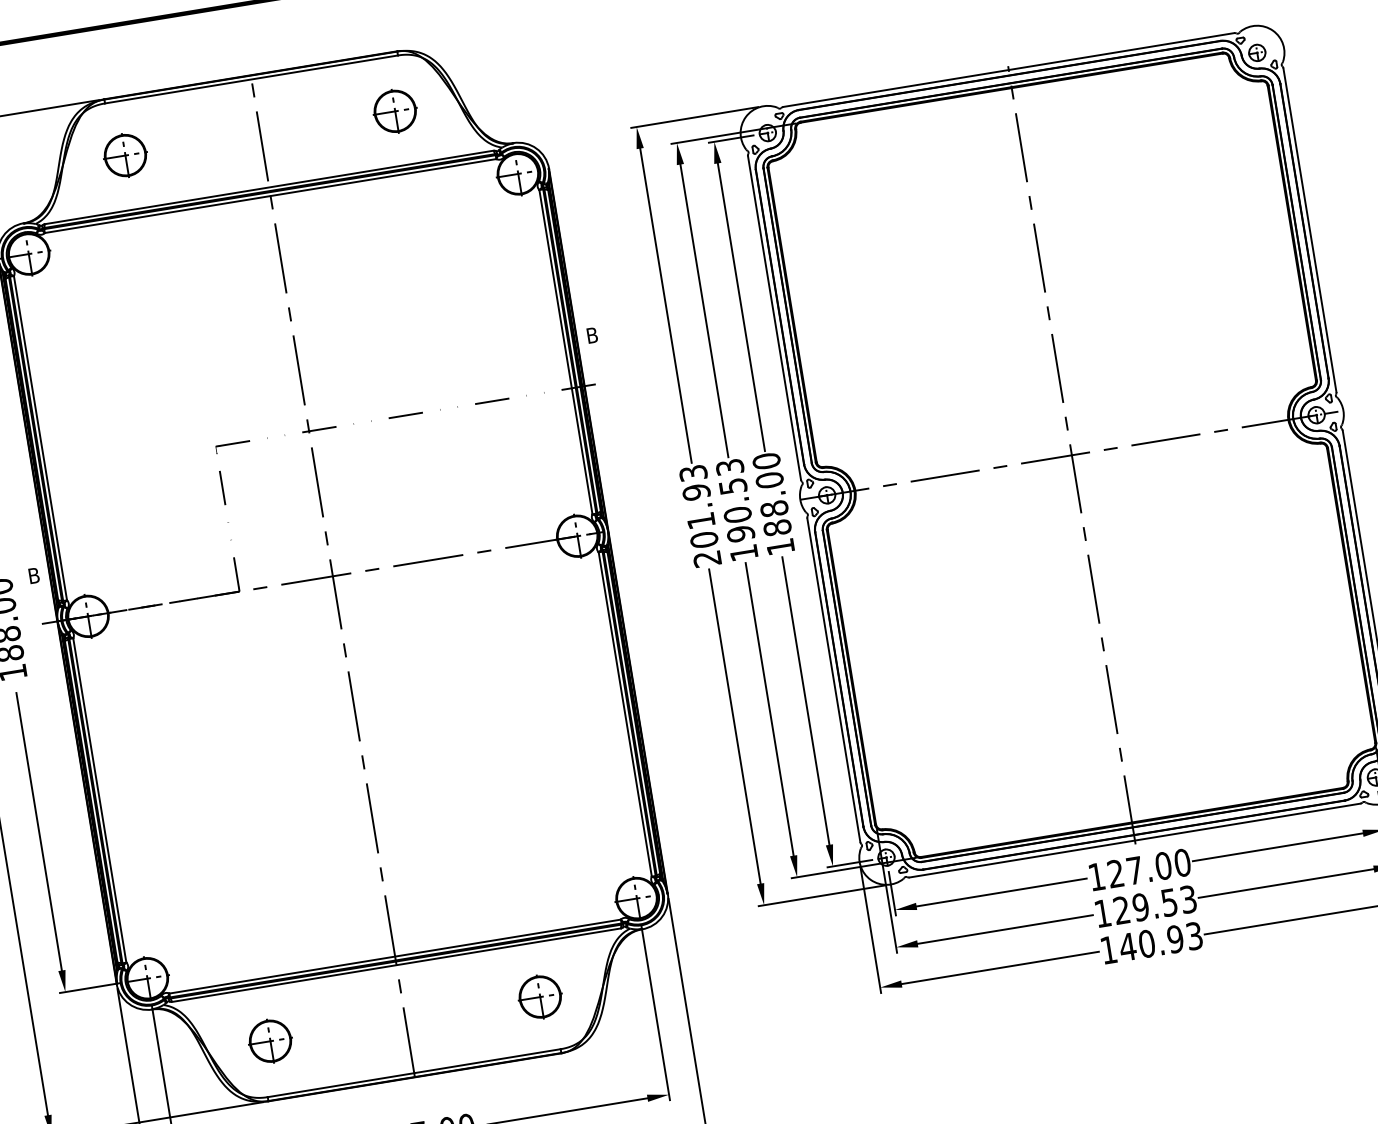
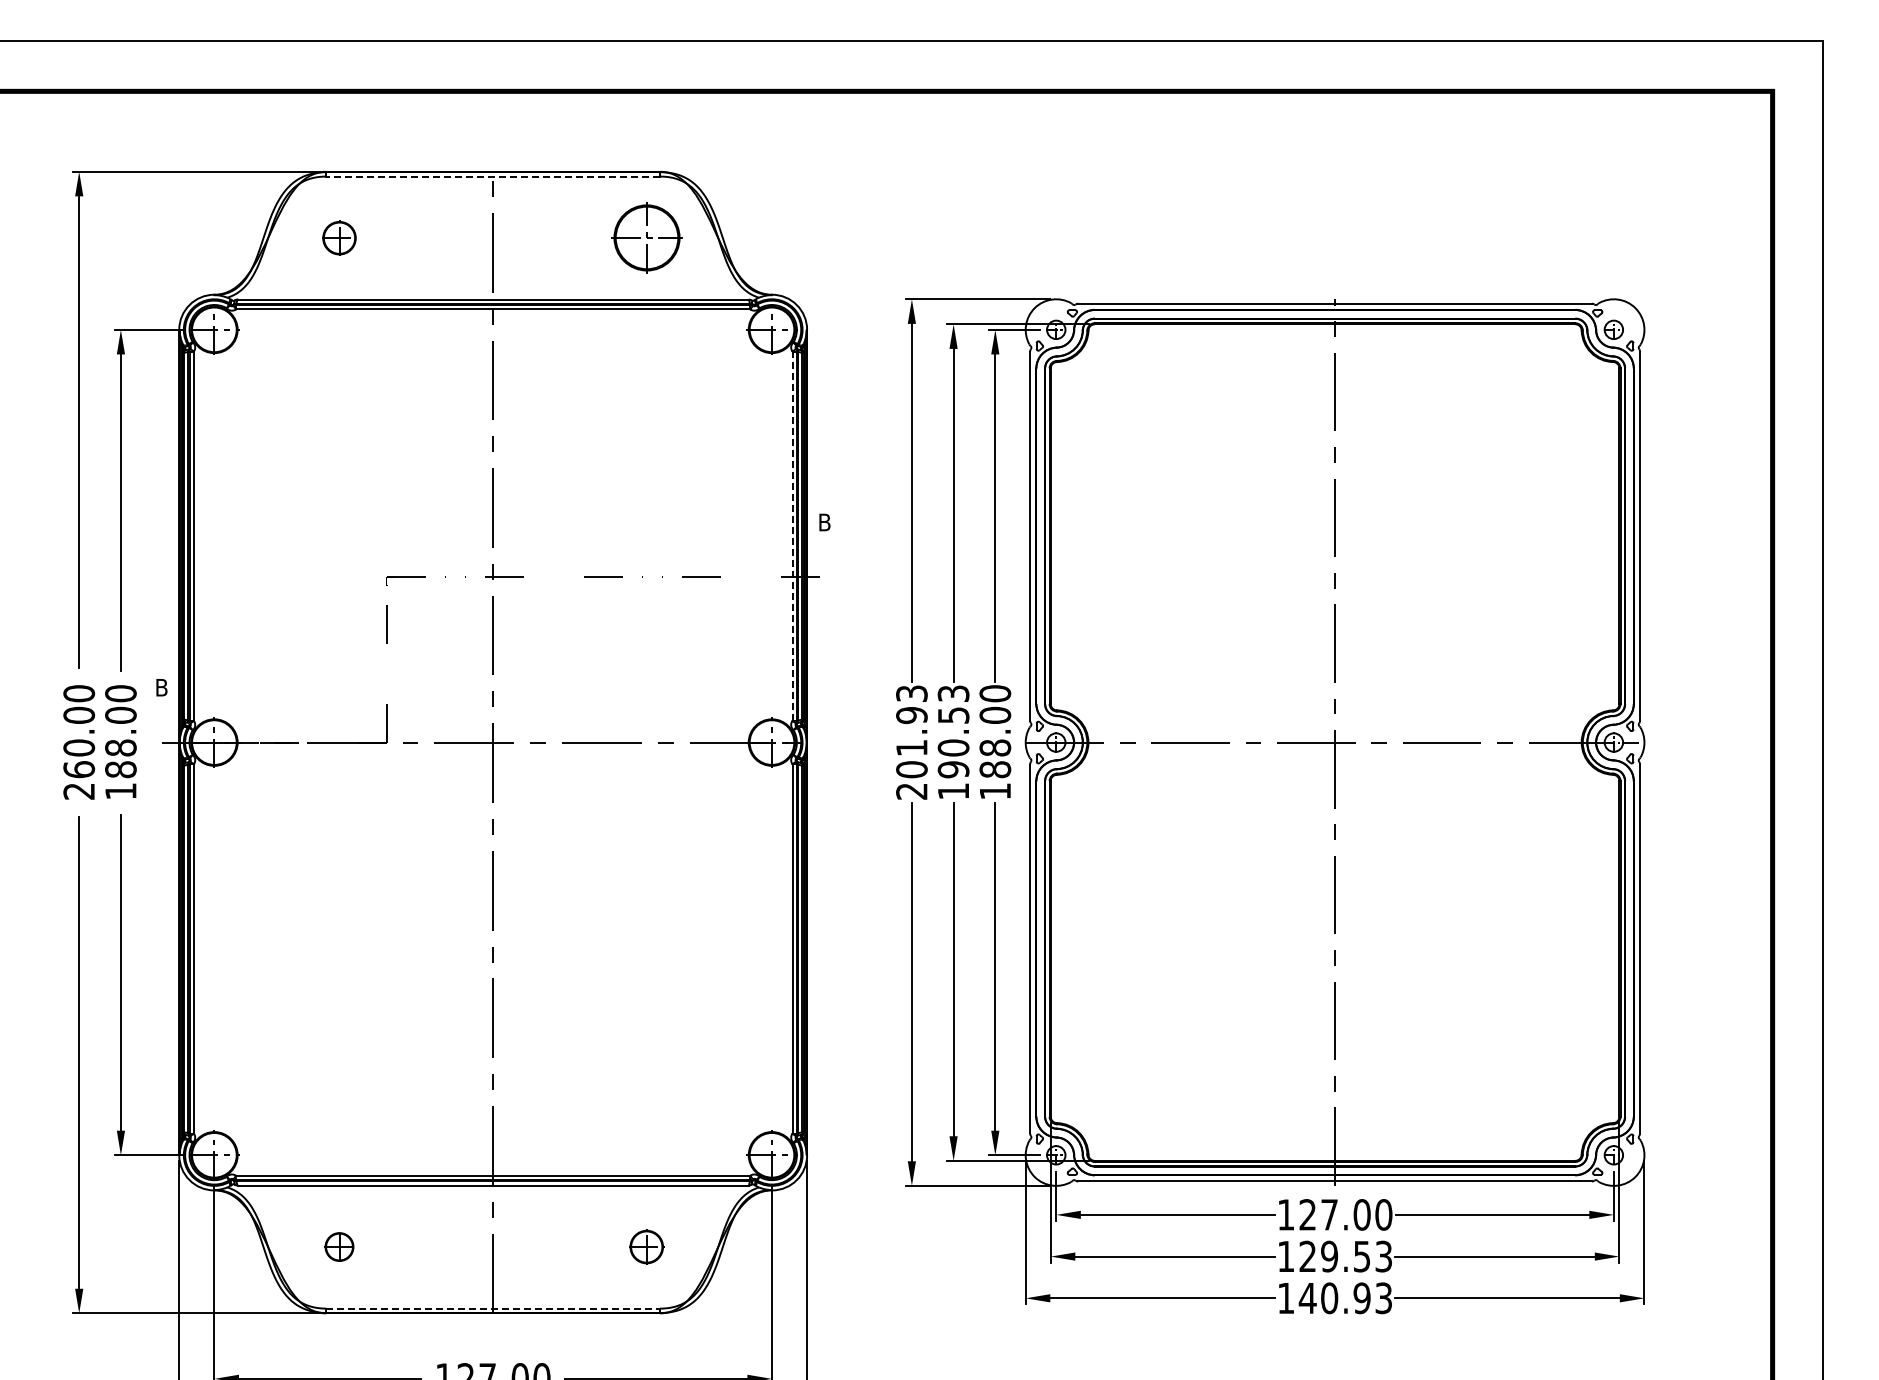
line: (251, 79) -> (493, 176), solid -> dashed
part: (394, 111) -> (646, 238), size x1.4
part: (125, 155) -> (339, 238), size x0.7
line: (565, 352) -> (792, 536), solid -> dashed
part: (539, 996) -> (646, 1246), size x0.7
part: (270, 1040) -> (339, 1246), size x0.6
line: (414, 1073) -> (493, 1308), solid -> dashed

